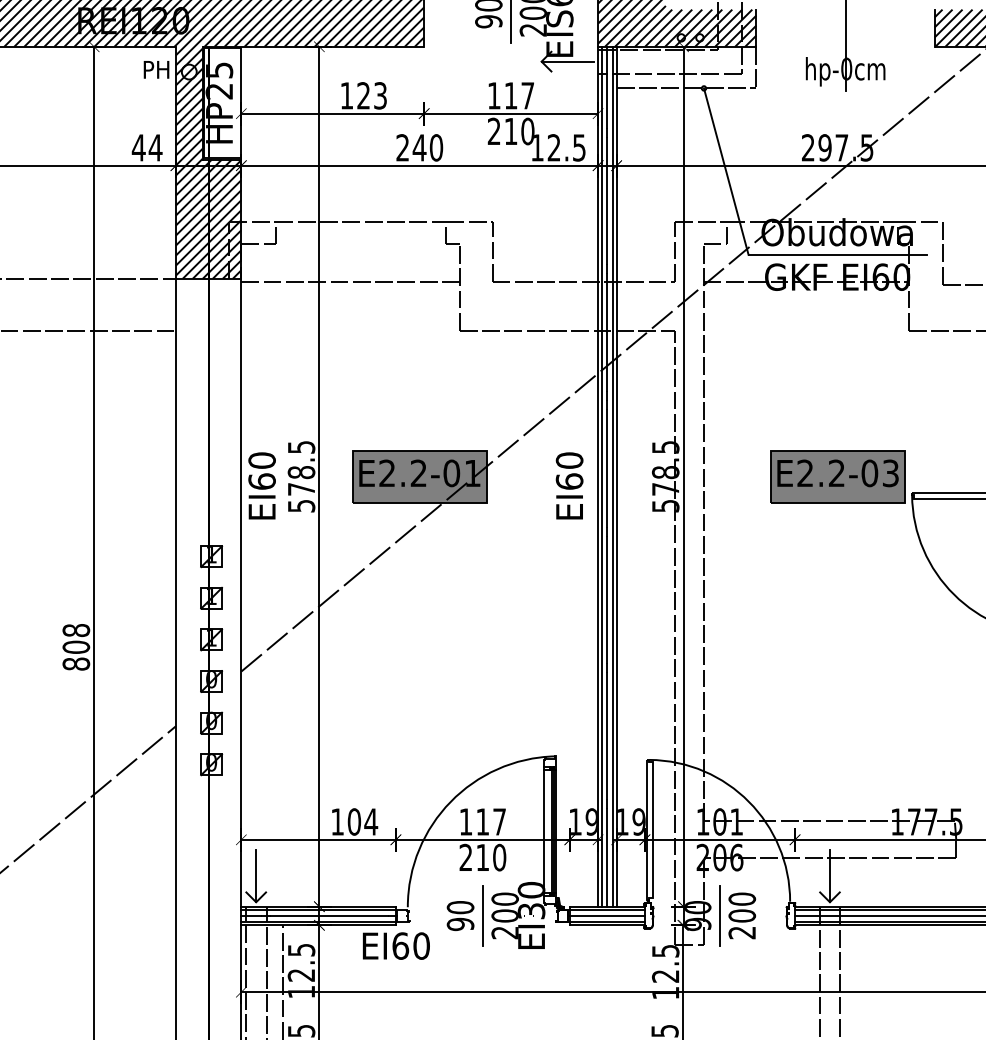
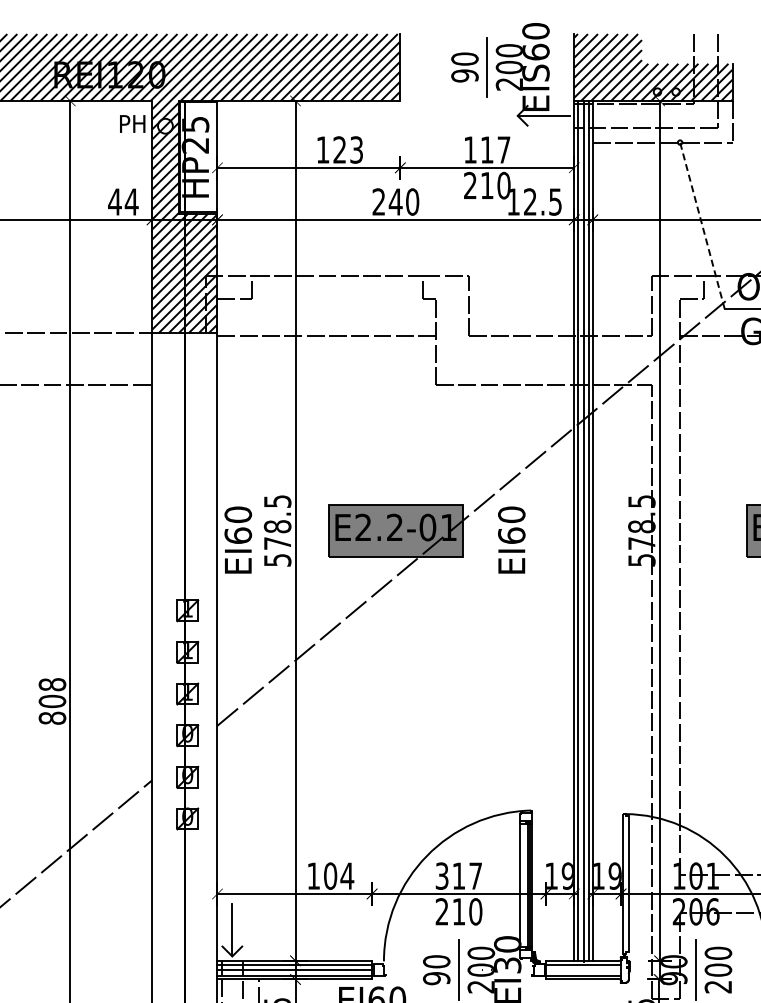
line: (726, 171) -> (702, 225), solid -> dashed
text: (569, 485) -> (511, 539), moved
text: (465, 821) -> (441, 875), 117 -> 317
line: (606, 916) -> (582, 970), removed

